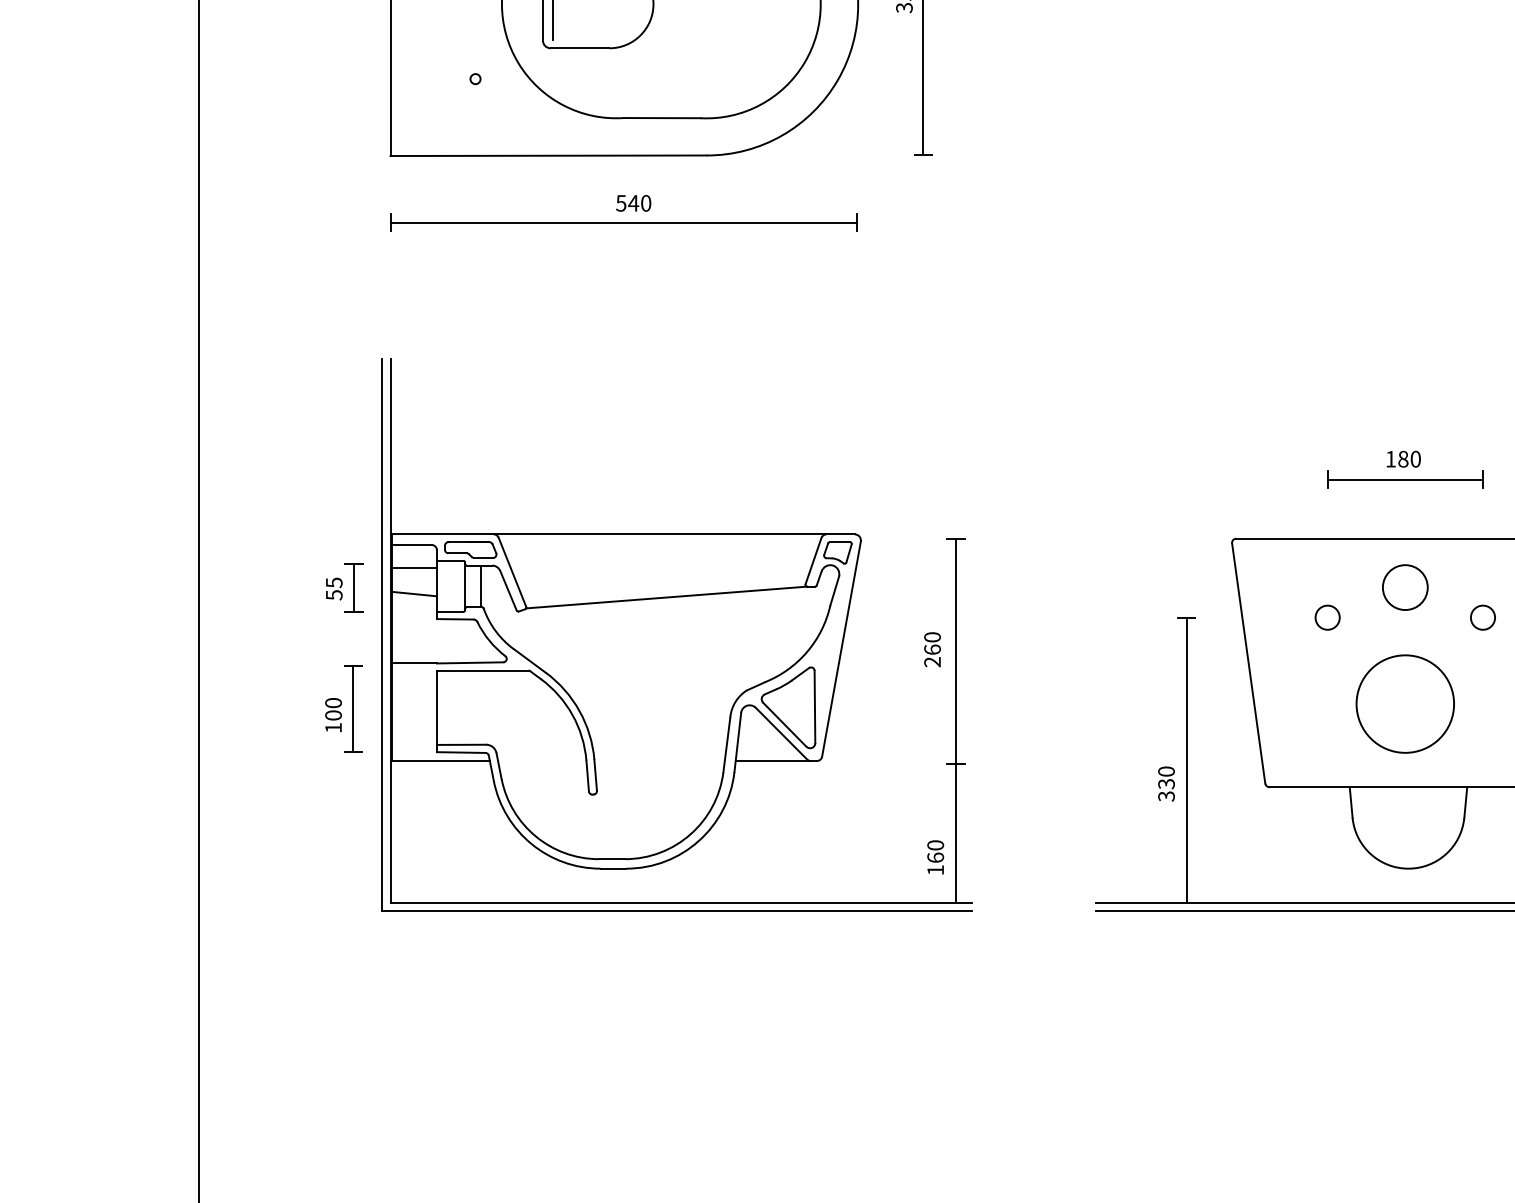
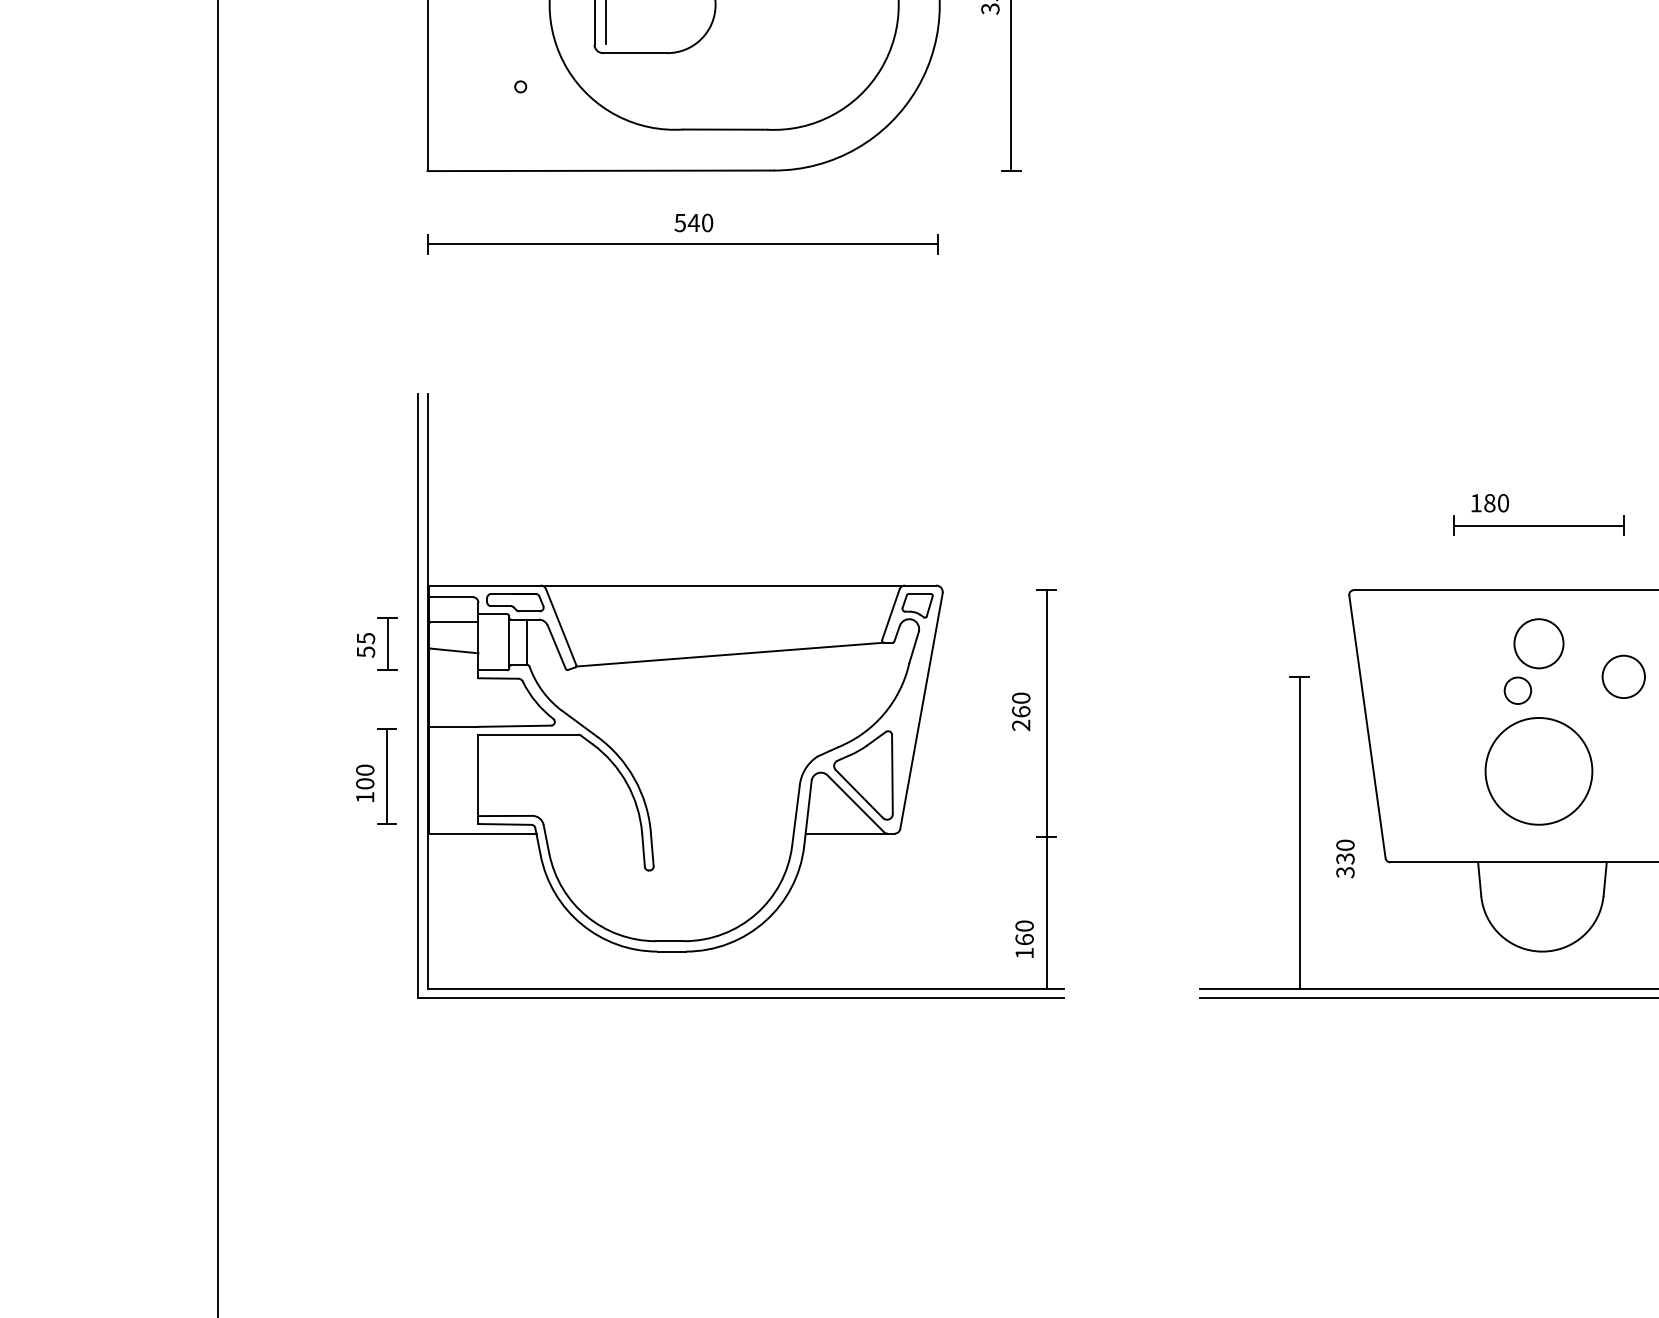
text: (1403, 459) -> (1489, 503), moved
circle: (1327, 617) -> (1517, 690), moved
circle: (1483, 617) -> (1624, 676), size x1.6
text: (1166, 783) -> (1345, 858), moved

